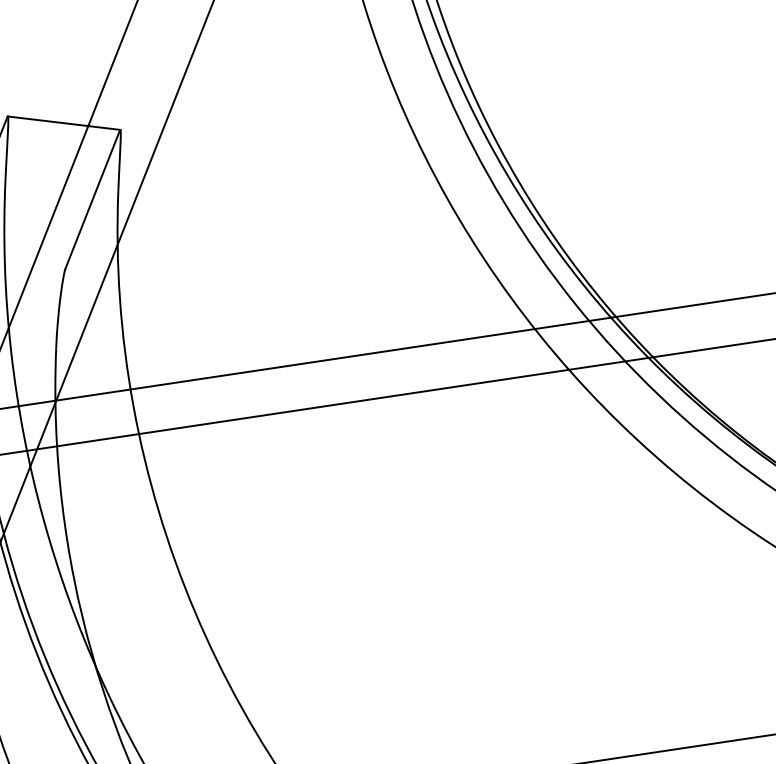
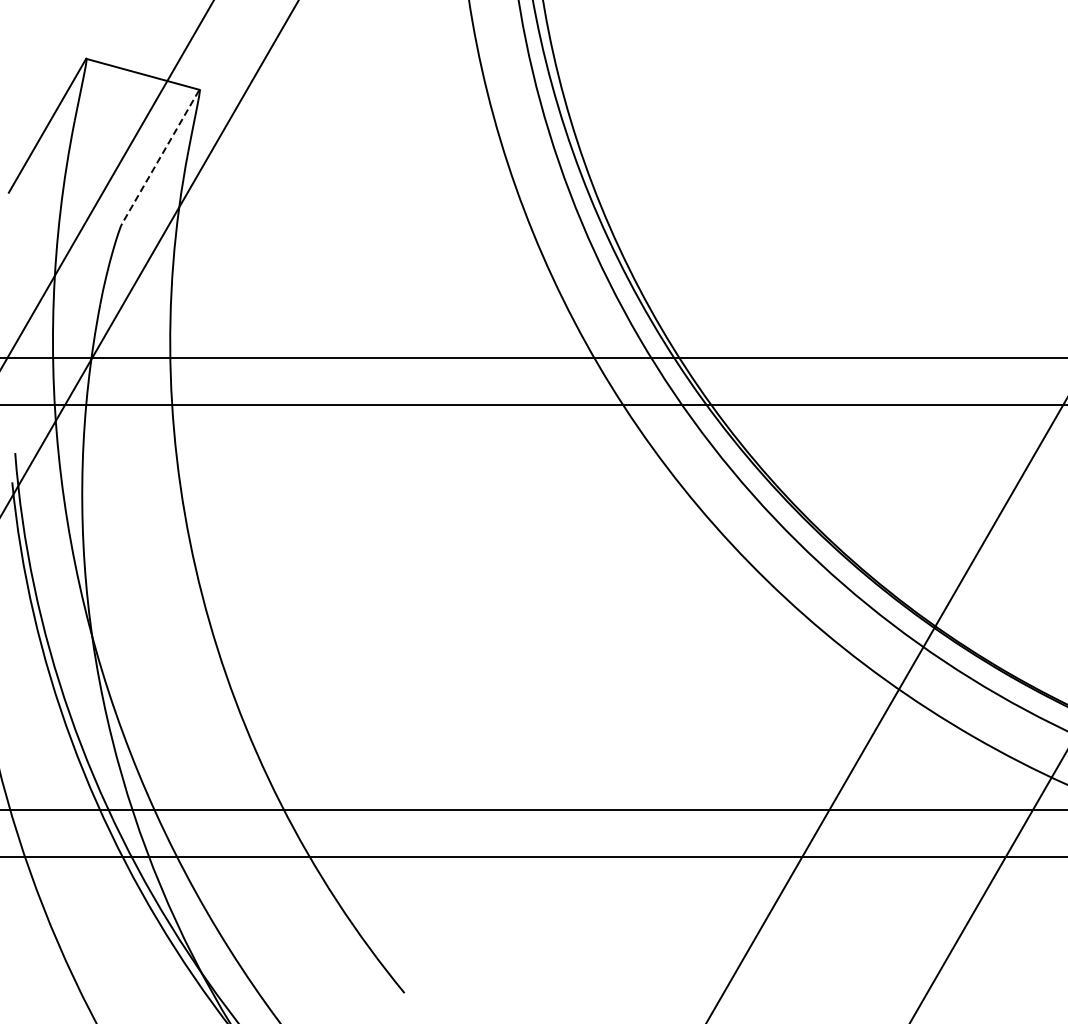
line: (92, 200) -> (160, 157), solid -> dashed

